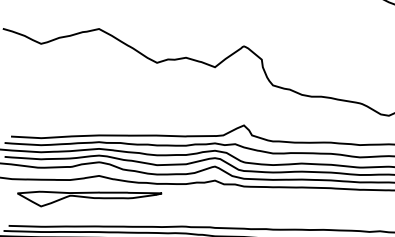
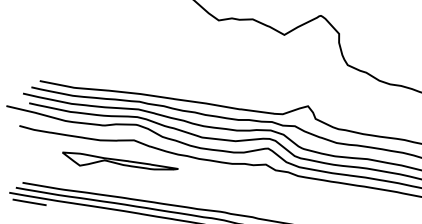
part: (89, 198) -> (119, 164), size x0.7

